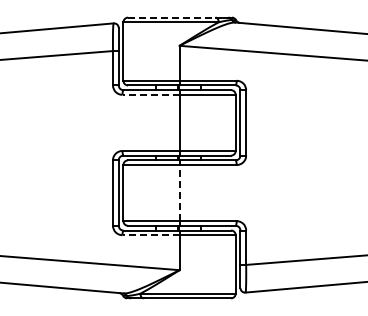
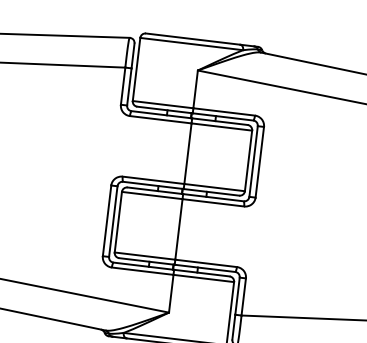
line: (171, 17) -> (192, 38), dashed -> solid
line: (151, 94) -> (161, 119), dashed -> solid
line: (179, 192) -> (178, 228), dashed -> solid
line: (151, 235) -> (143, 271), dashed -> solid

